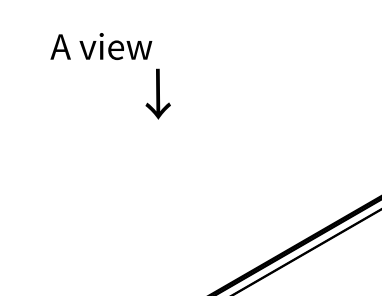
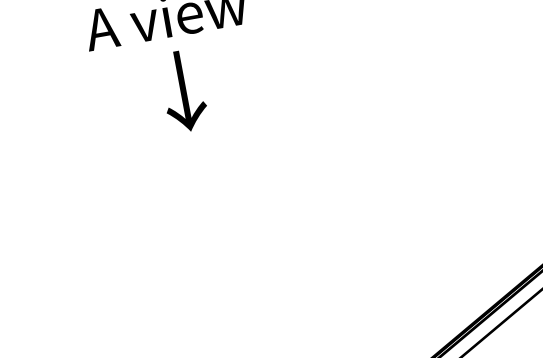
text: (157, 93) -> (182, 90), moved

